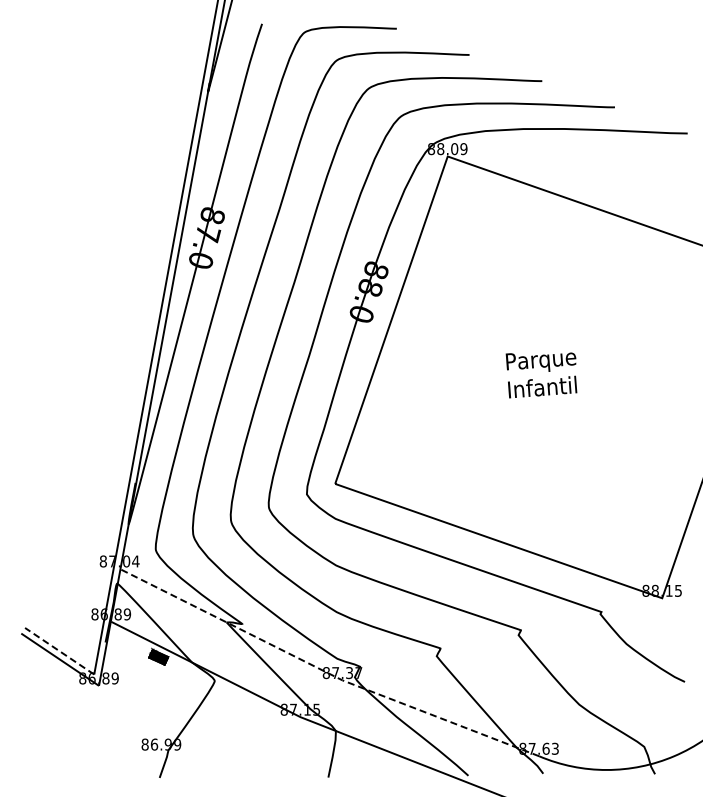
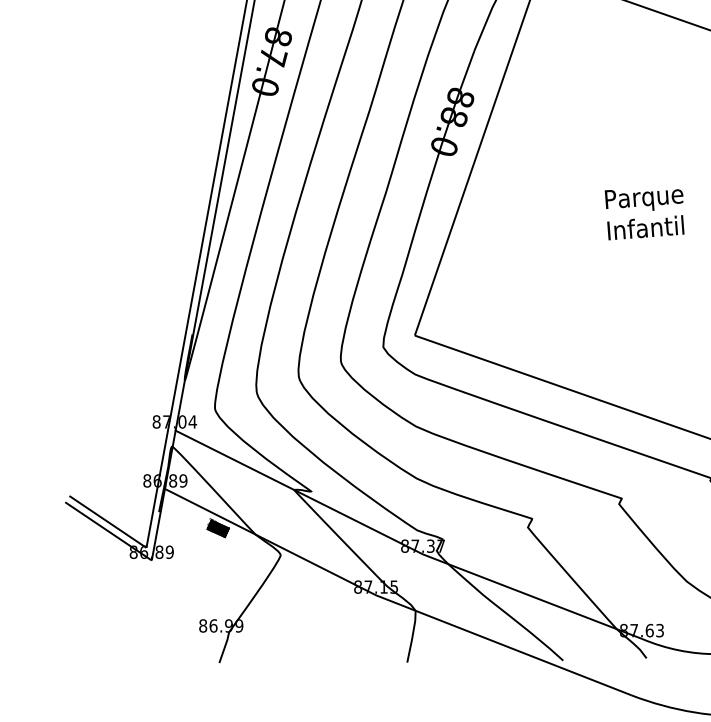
line: (59, 651) -> (107, 522), dashed -> solid
line: (325, 671) -> (404, 544), dashed -> solid

